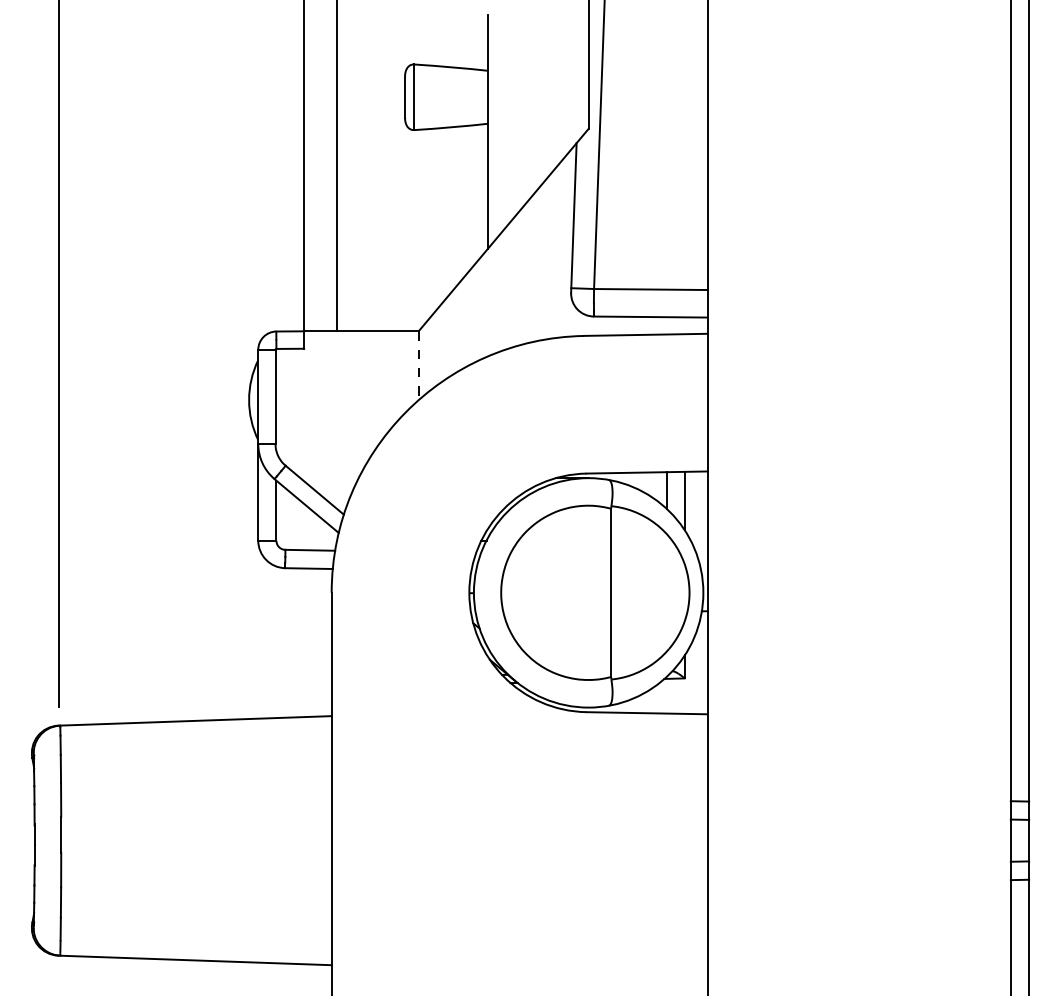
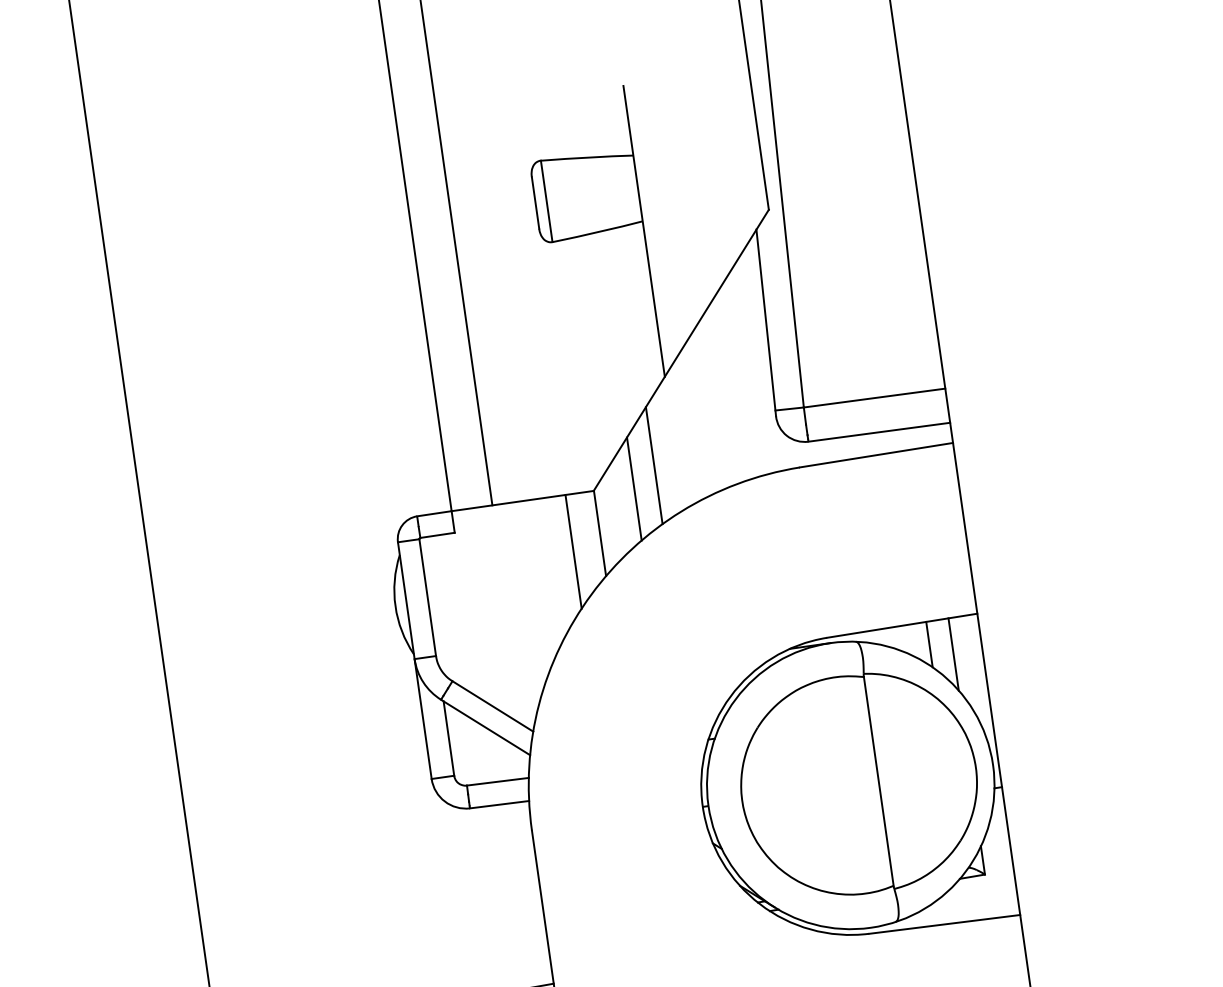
line: (469, 318) -> (654, 466), added
line: (451, 333) -> (634, 487), added
line: (418, 366) -> (599, 534), dashed -> solid
line: (395, 377) -> (573, 552), added

